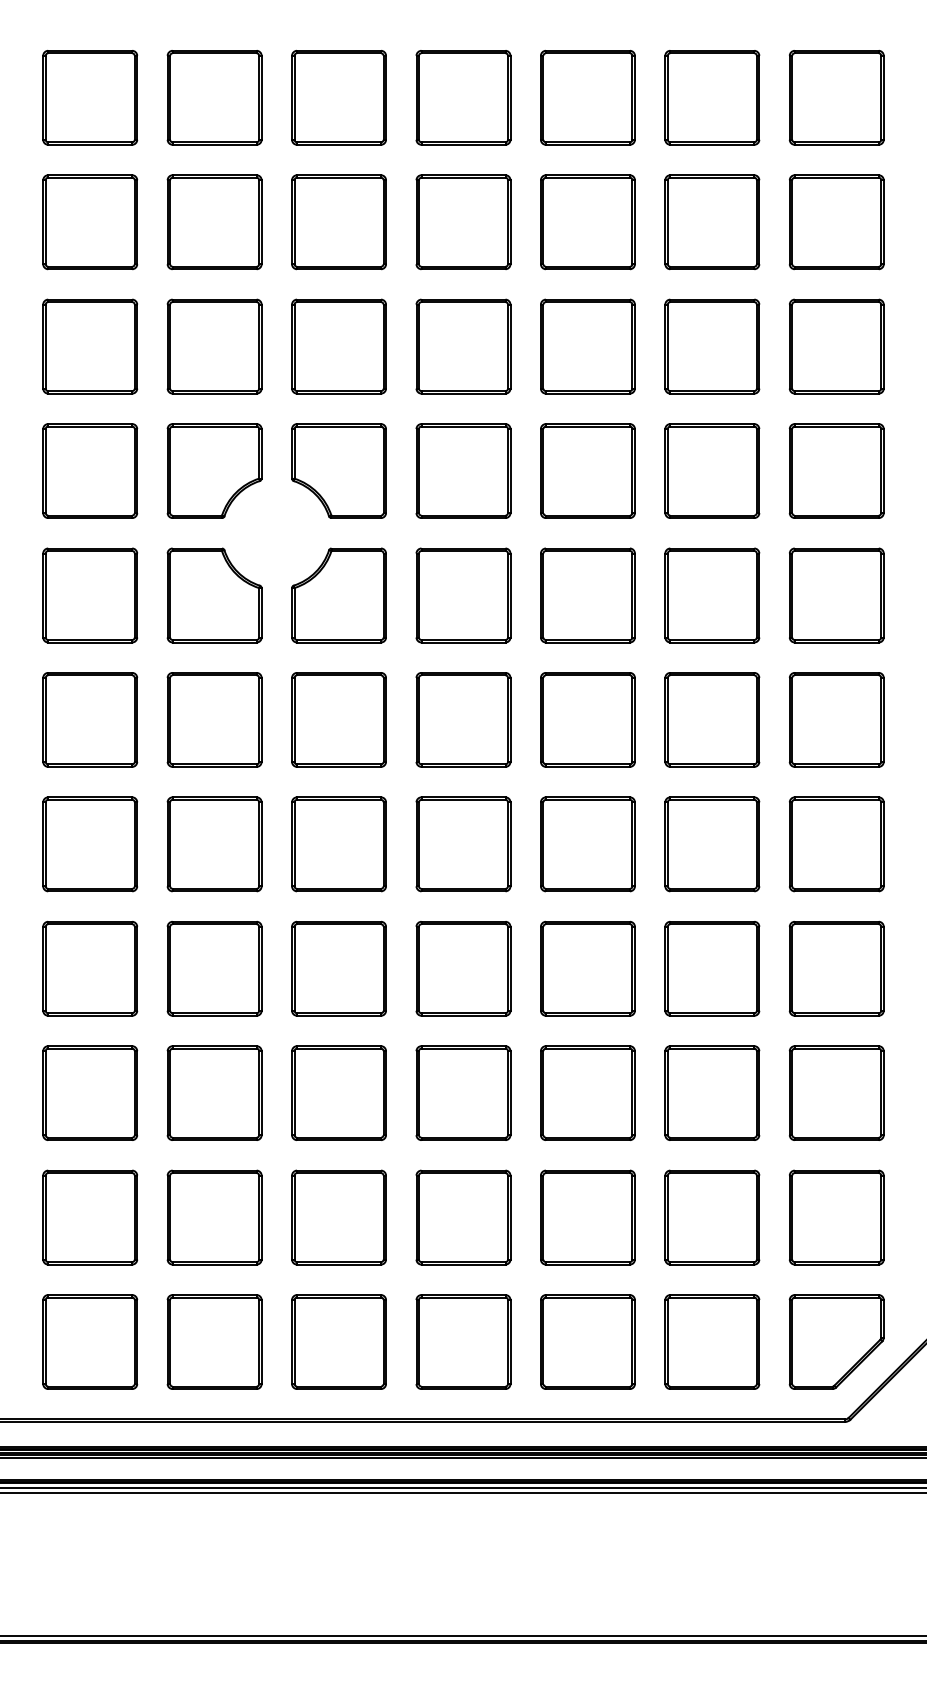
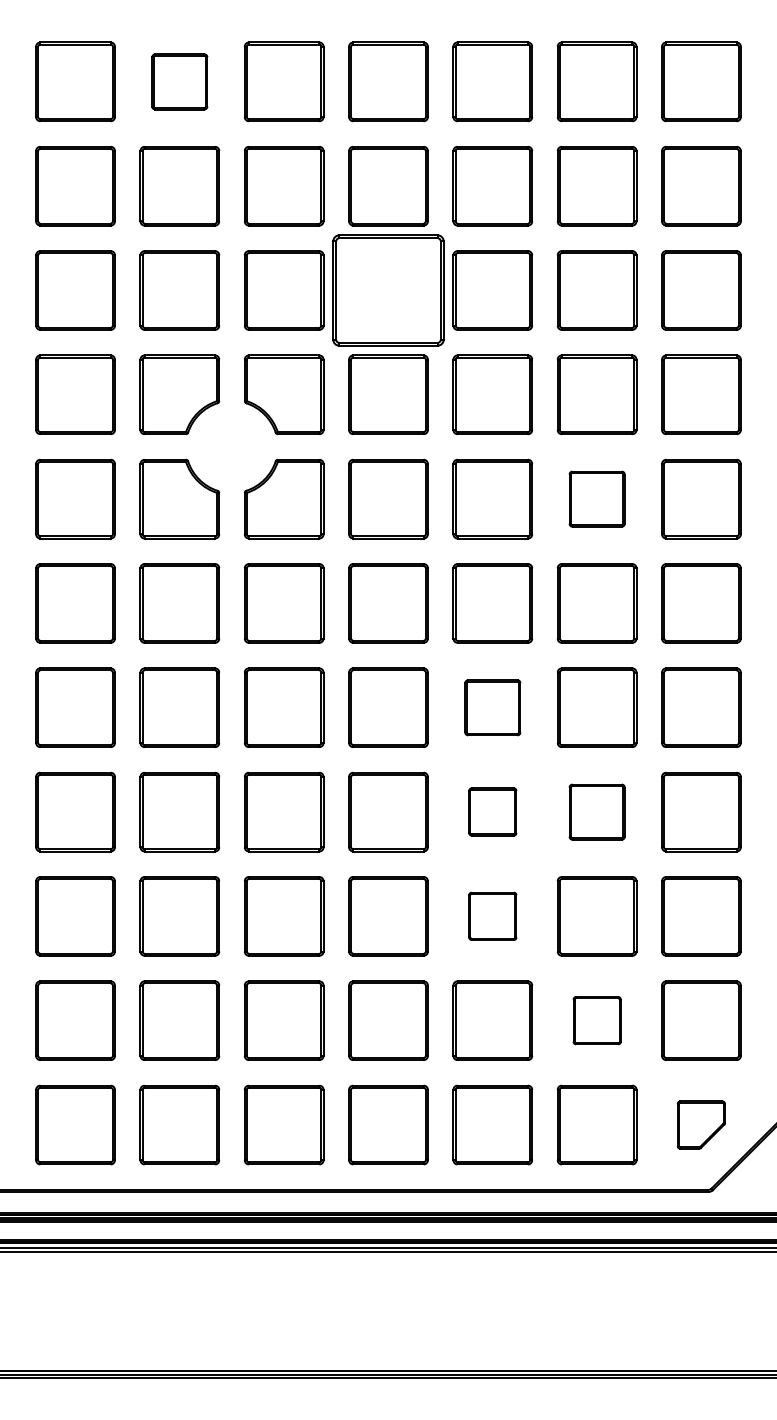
part: (214, 97) -> (179, 81), size x0.7
part: (463, 346) -> (388, 290), size x1.4
part: (712, 595) -> (597, 499), size x0.7
part: (587, 844) -> (492, 707), size x0.7
part: (587, 968) -> (492, 811), size x0.6
part: (712, 968) -> (597, 811), size x0.7
part: (587, 1092) -> (492, 915), size x0.6
part: (712, 1217) -> (597, 1020), size x0.6
part: (836, 1341) -> (701, 1124), size x0.6

